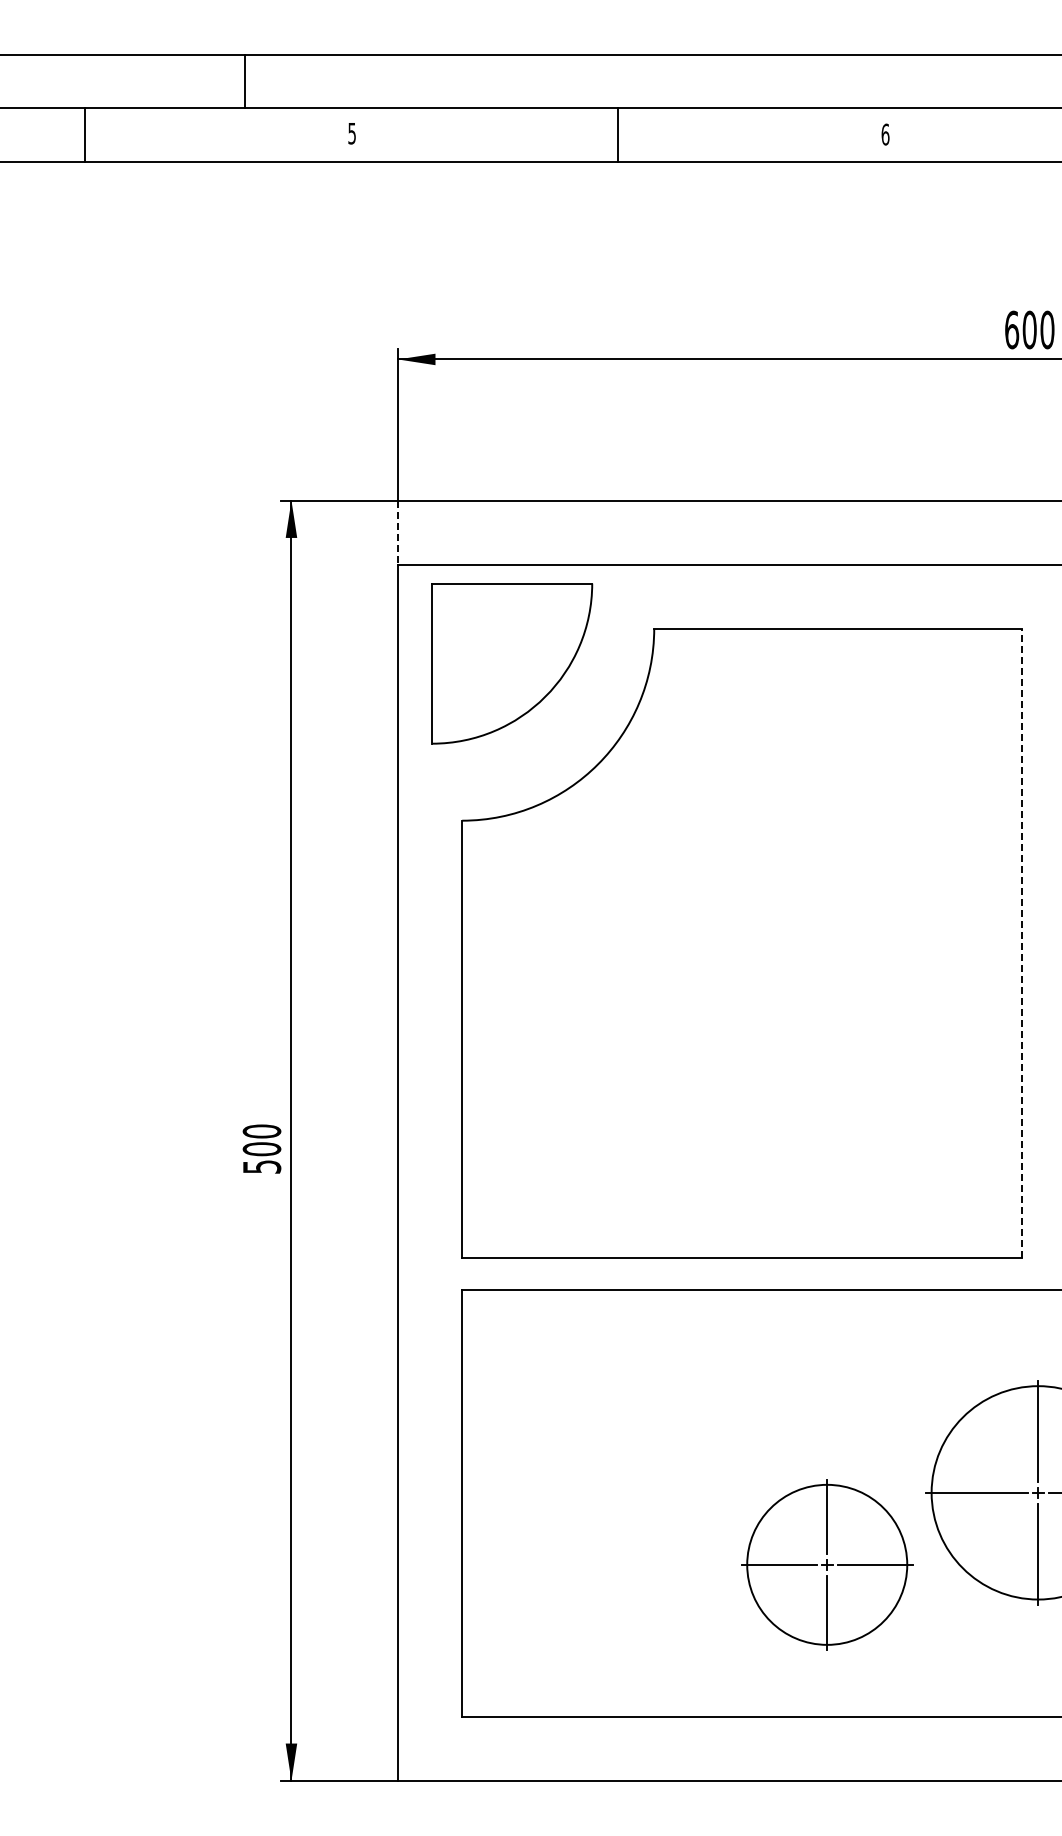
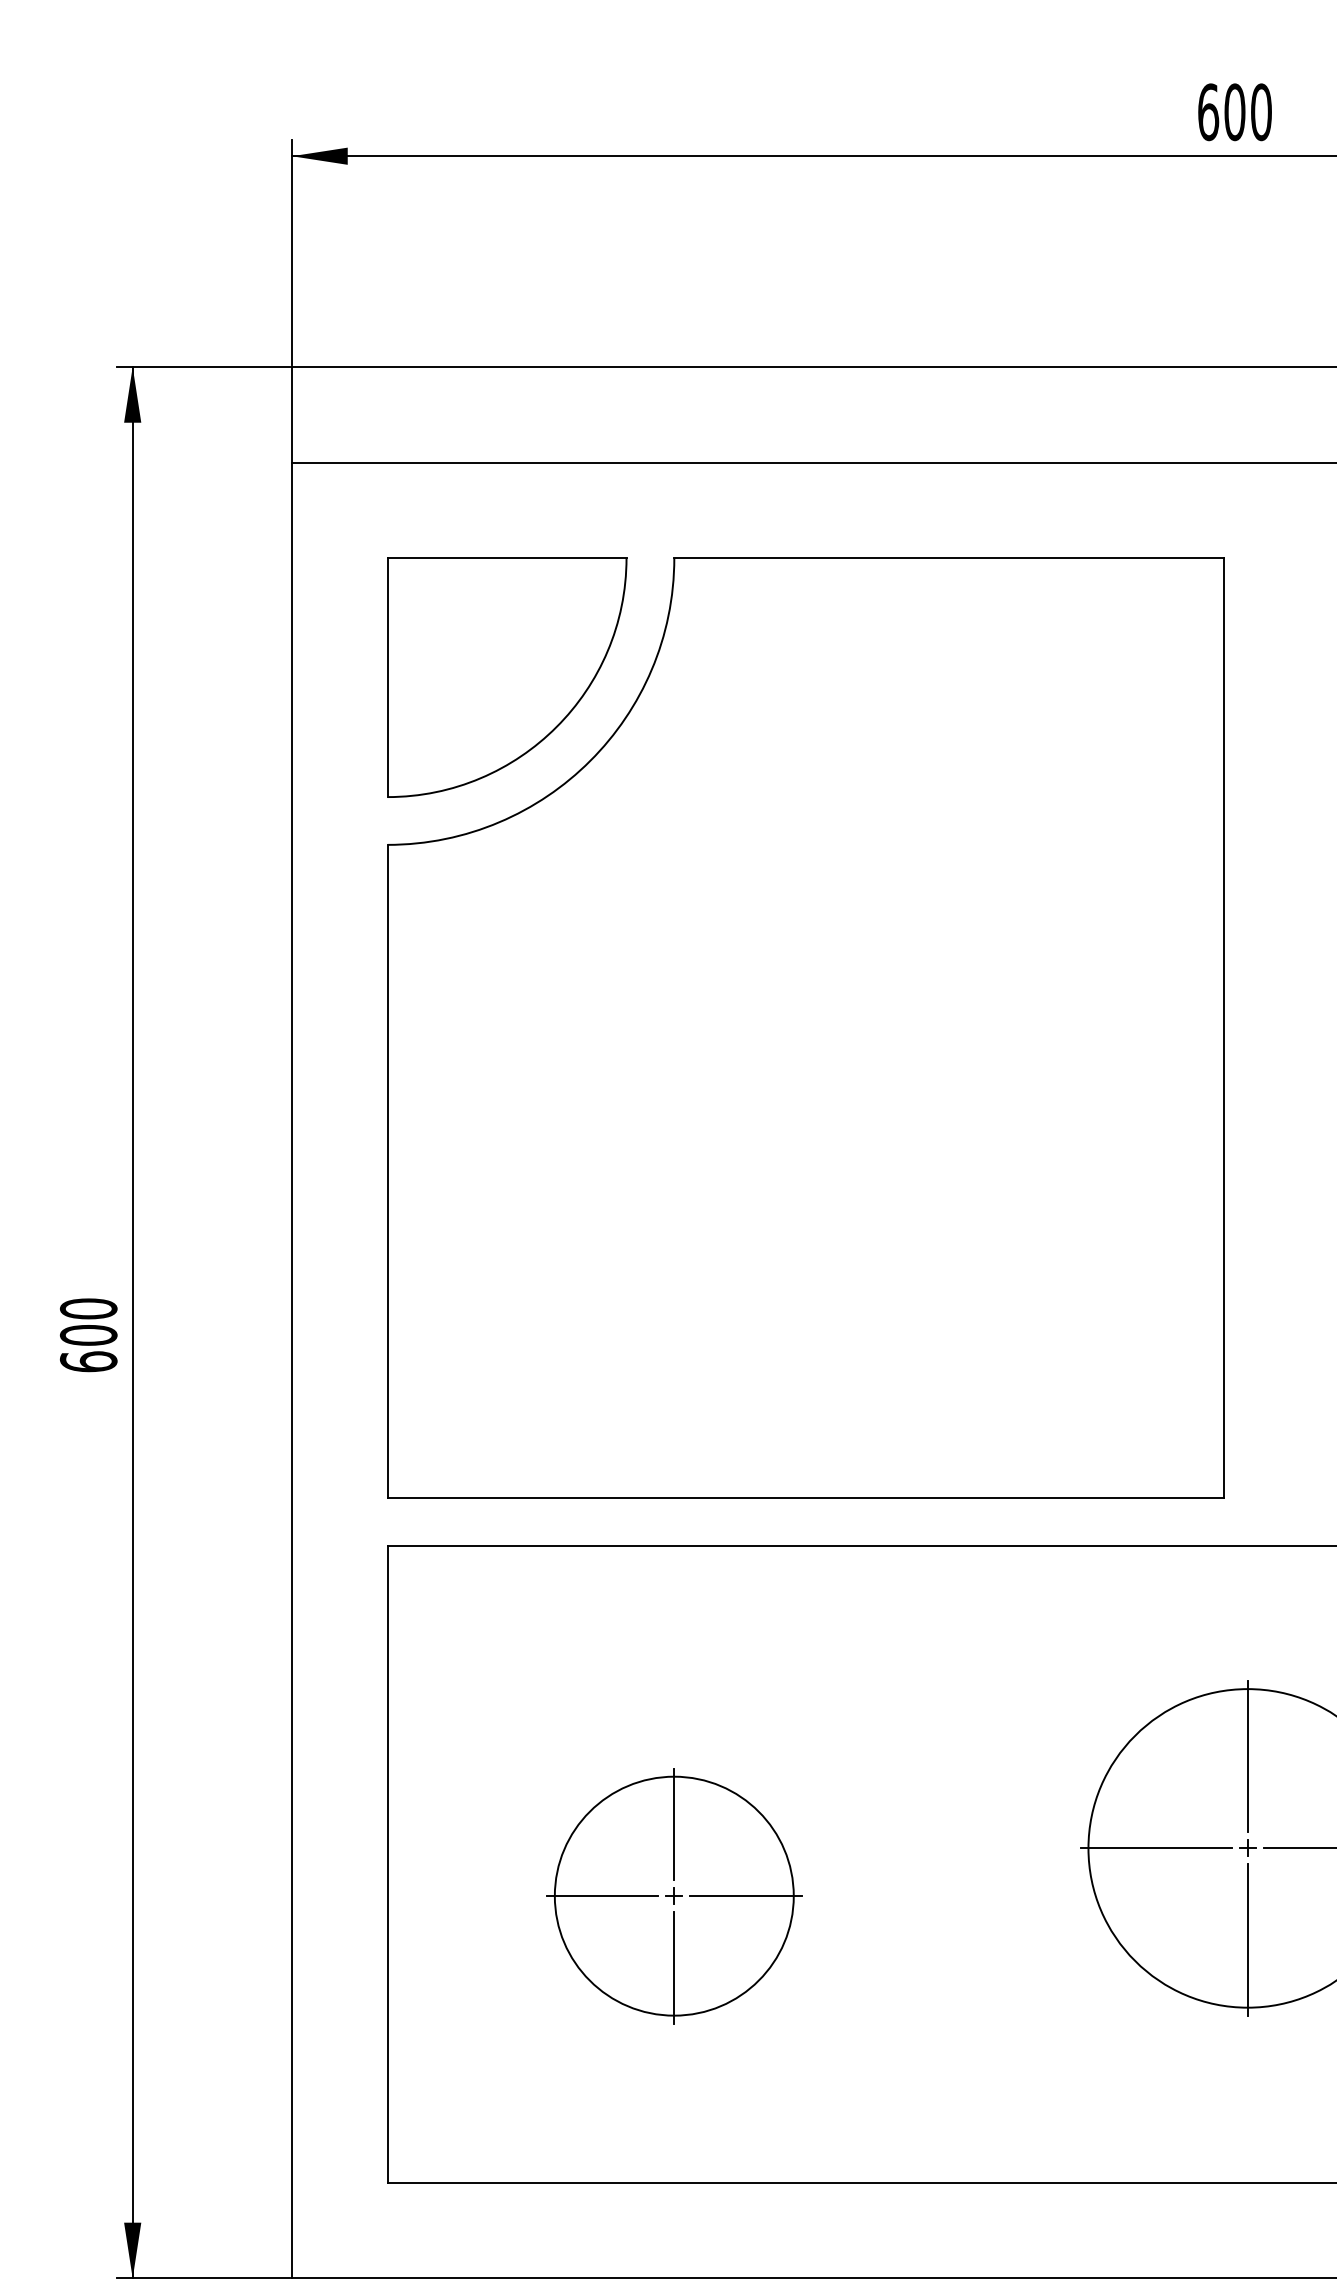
line: (398, 533) -> (292, 416), dashed -> solid
part: (512, 663) -> (507, 677), moved
line: (1022, 943) -> (1224, 1028), dashed -> solid
text: (261, 1166) -> (87, 1361), 500 -> 600
part: (827, 1564) -> (674, 1895), moved

